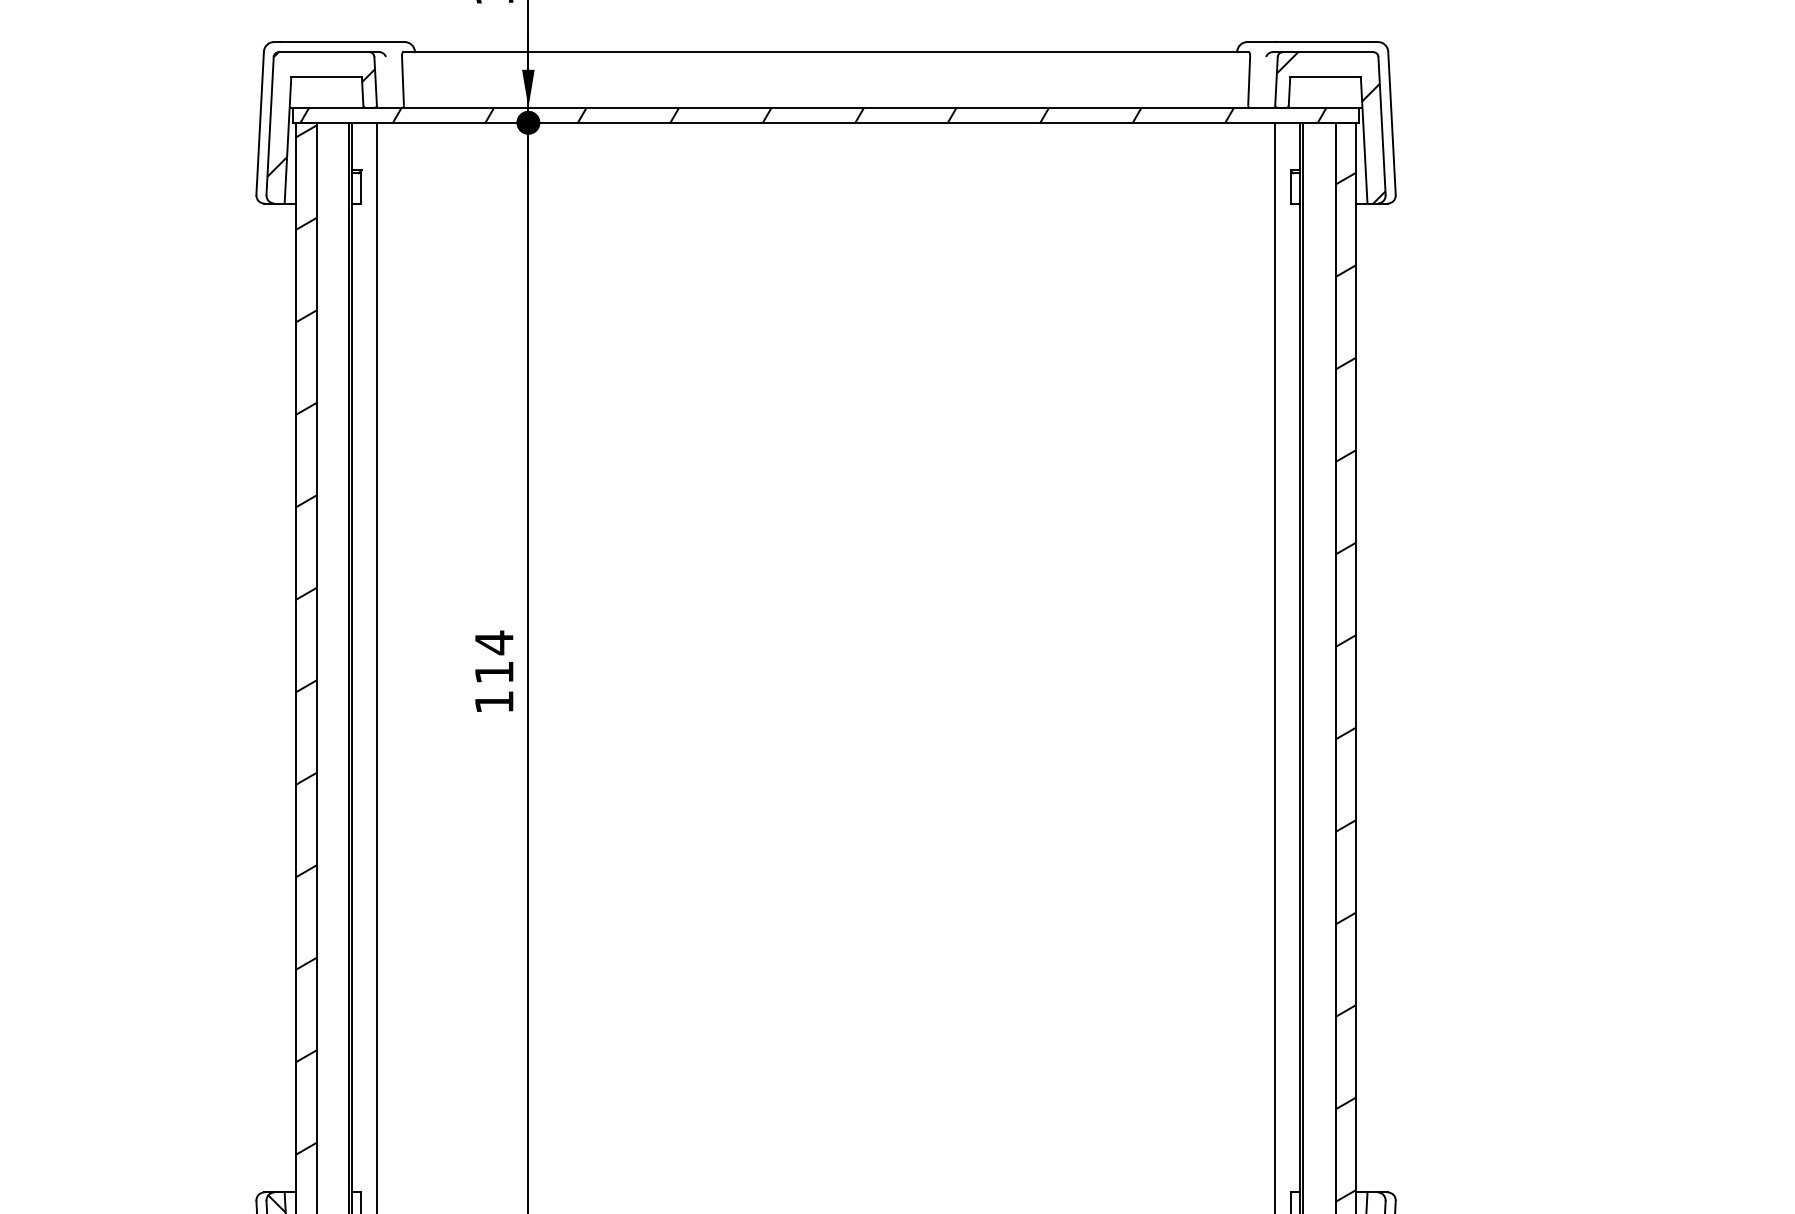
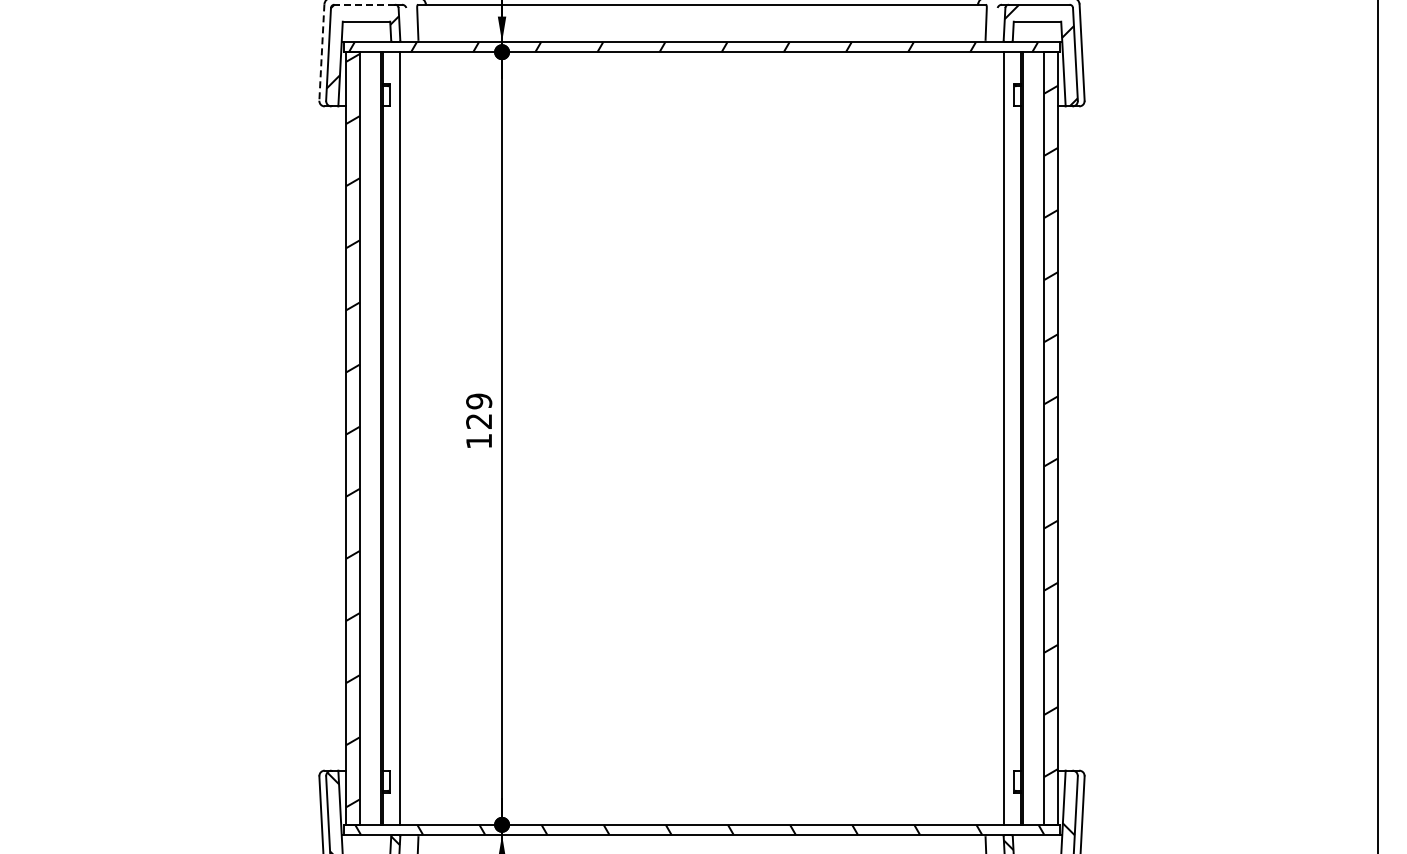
line: (323, 51) -> (364, 4), solid -> dashed
line: (259, 124) -> (321, 53), solid -> dashed
text: (494, 656) -> (479, 410), 114 -> 129

